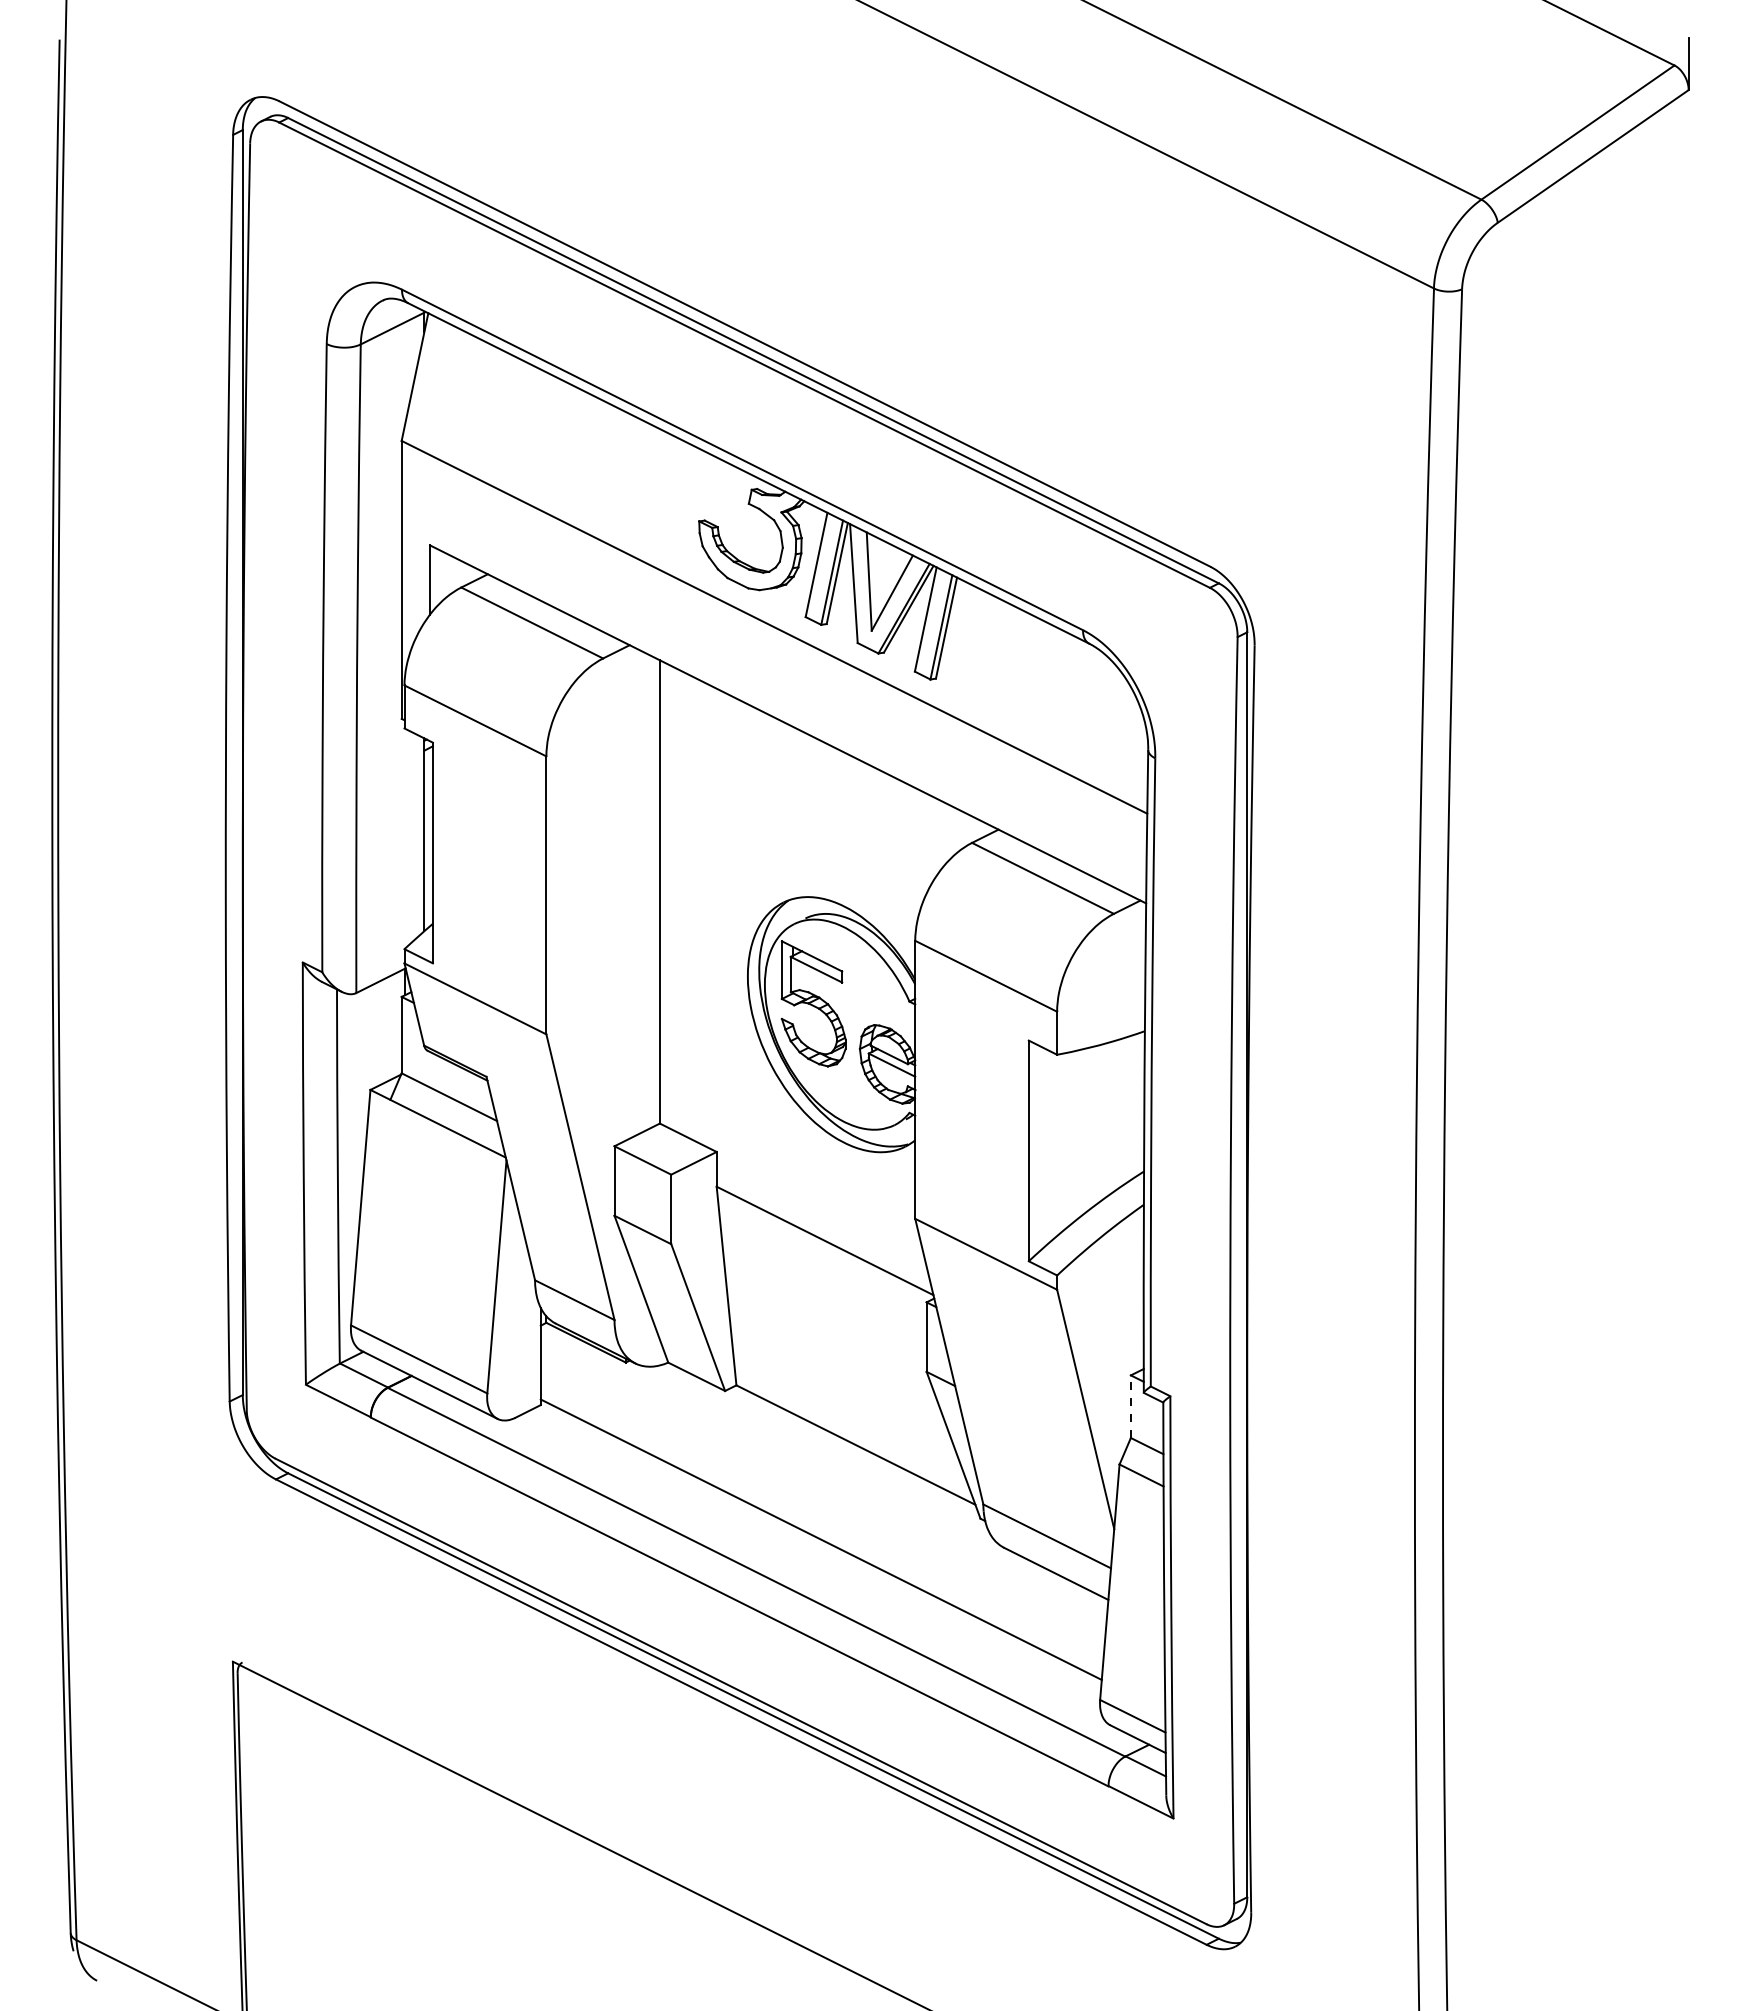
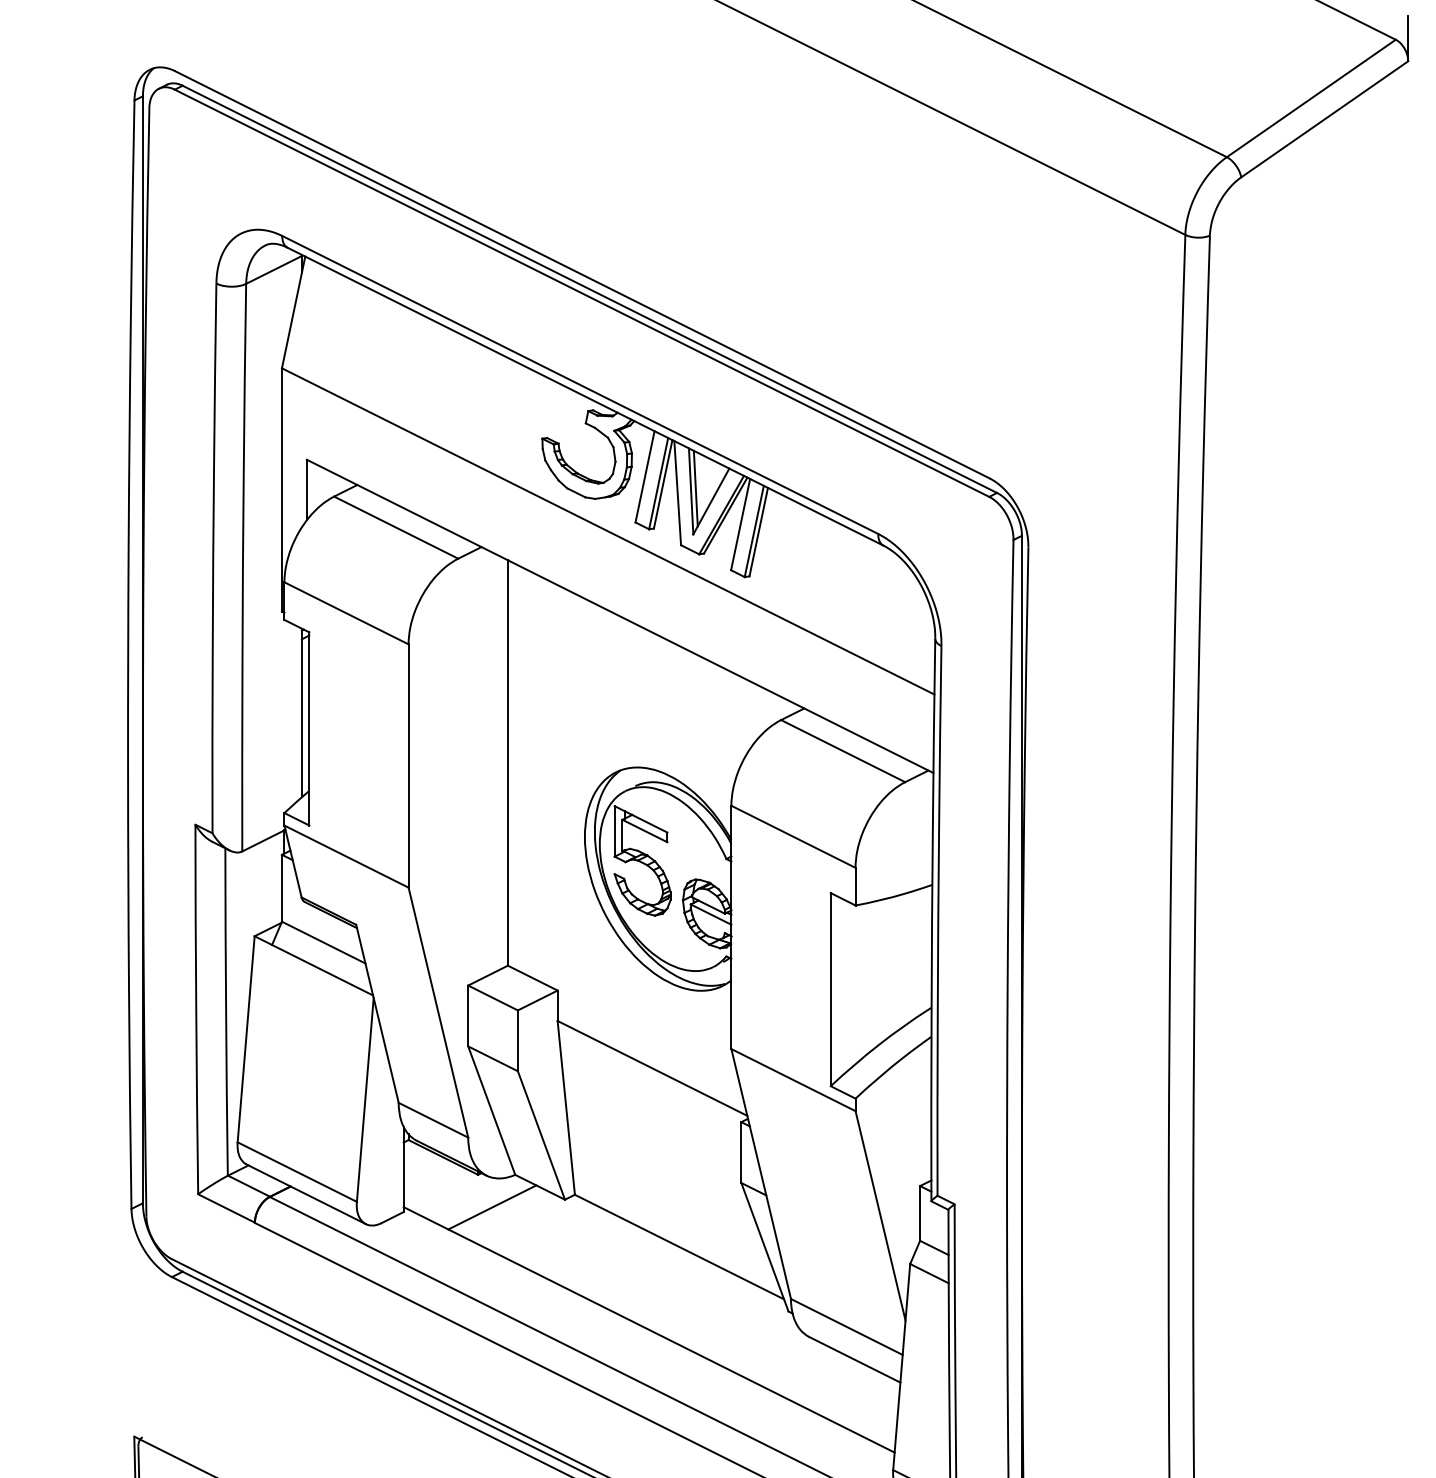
line: (874, 578) -> (695, 488), added
line: (641, 1399) -> (491, 1207), added
line: (1130, 1406) -> (919, 1213), dashed -> solid

